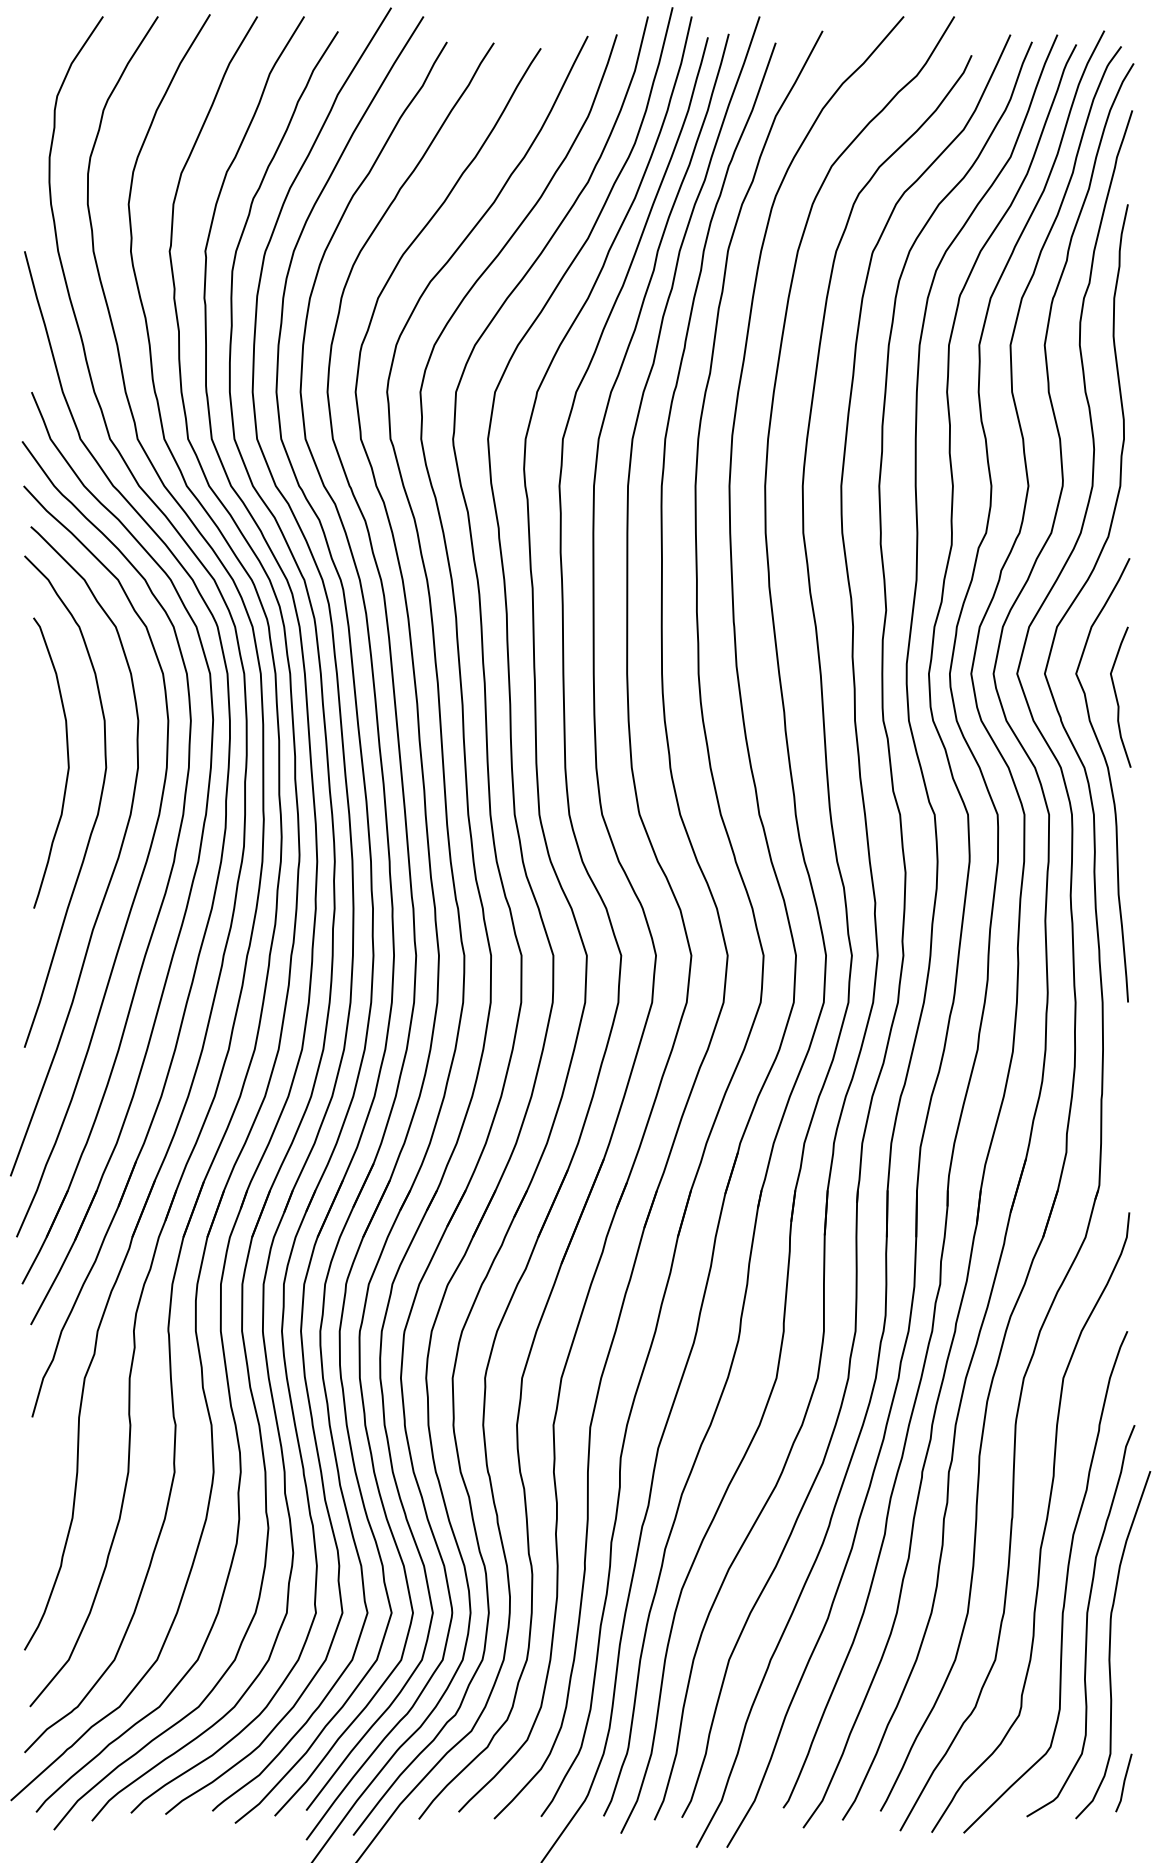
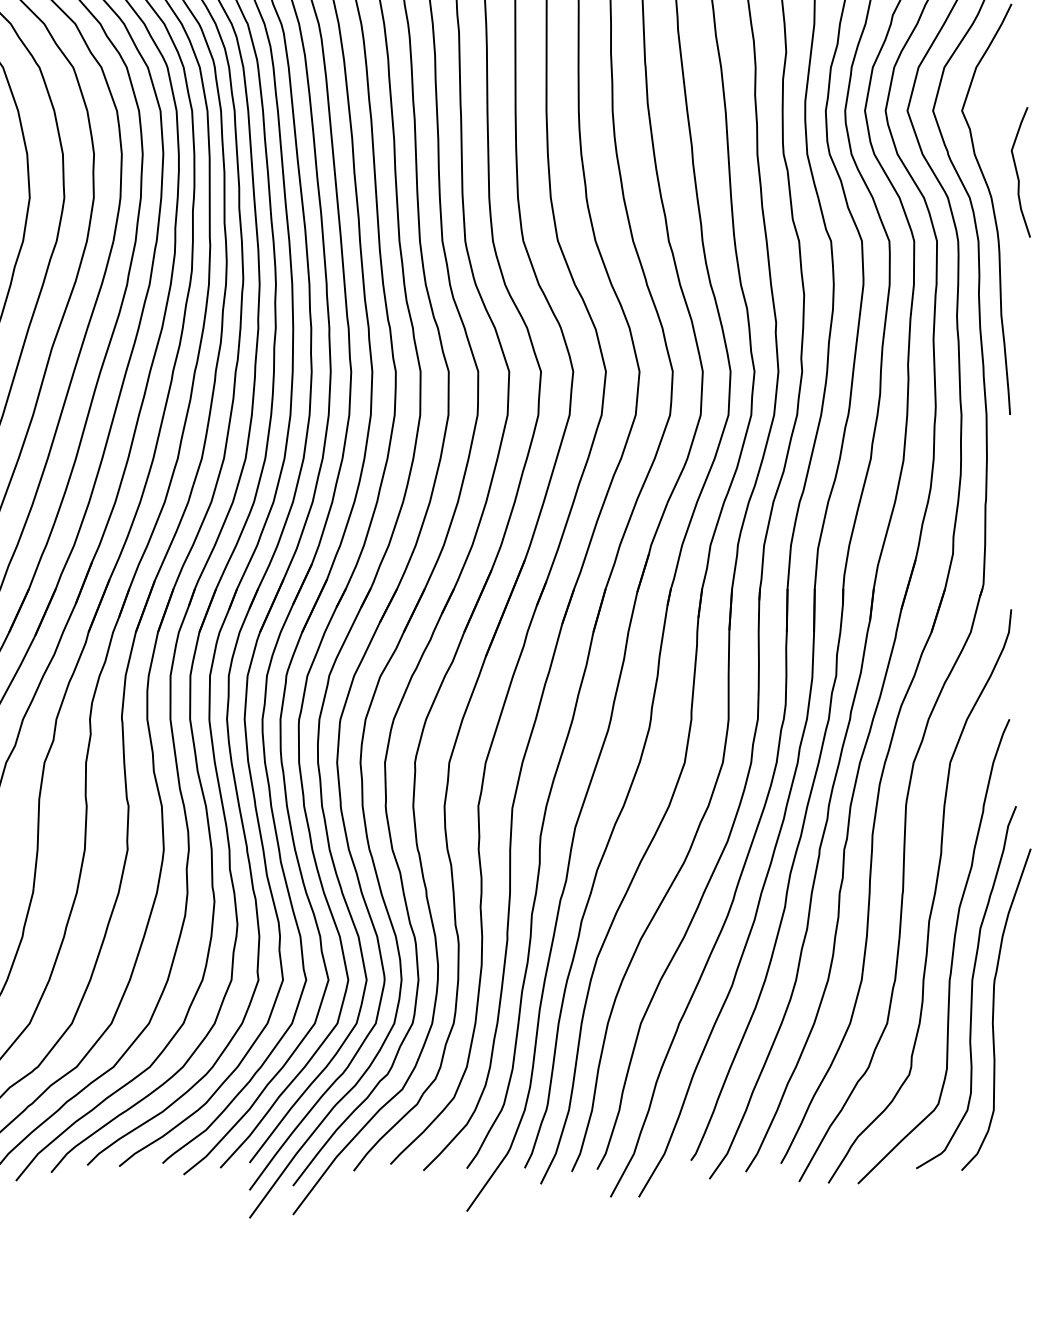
curve: (1117, 696) -> (1017, 171), moved
line: (1123, 1782) -> (1005, 1136), removed

